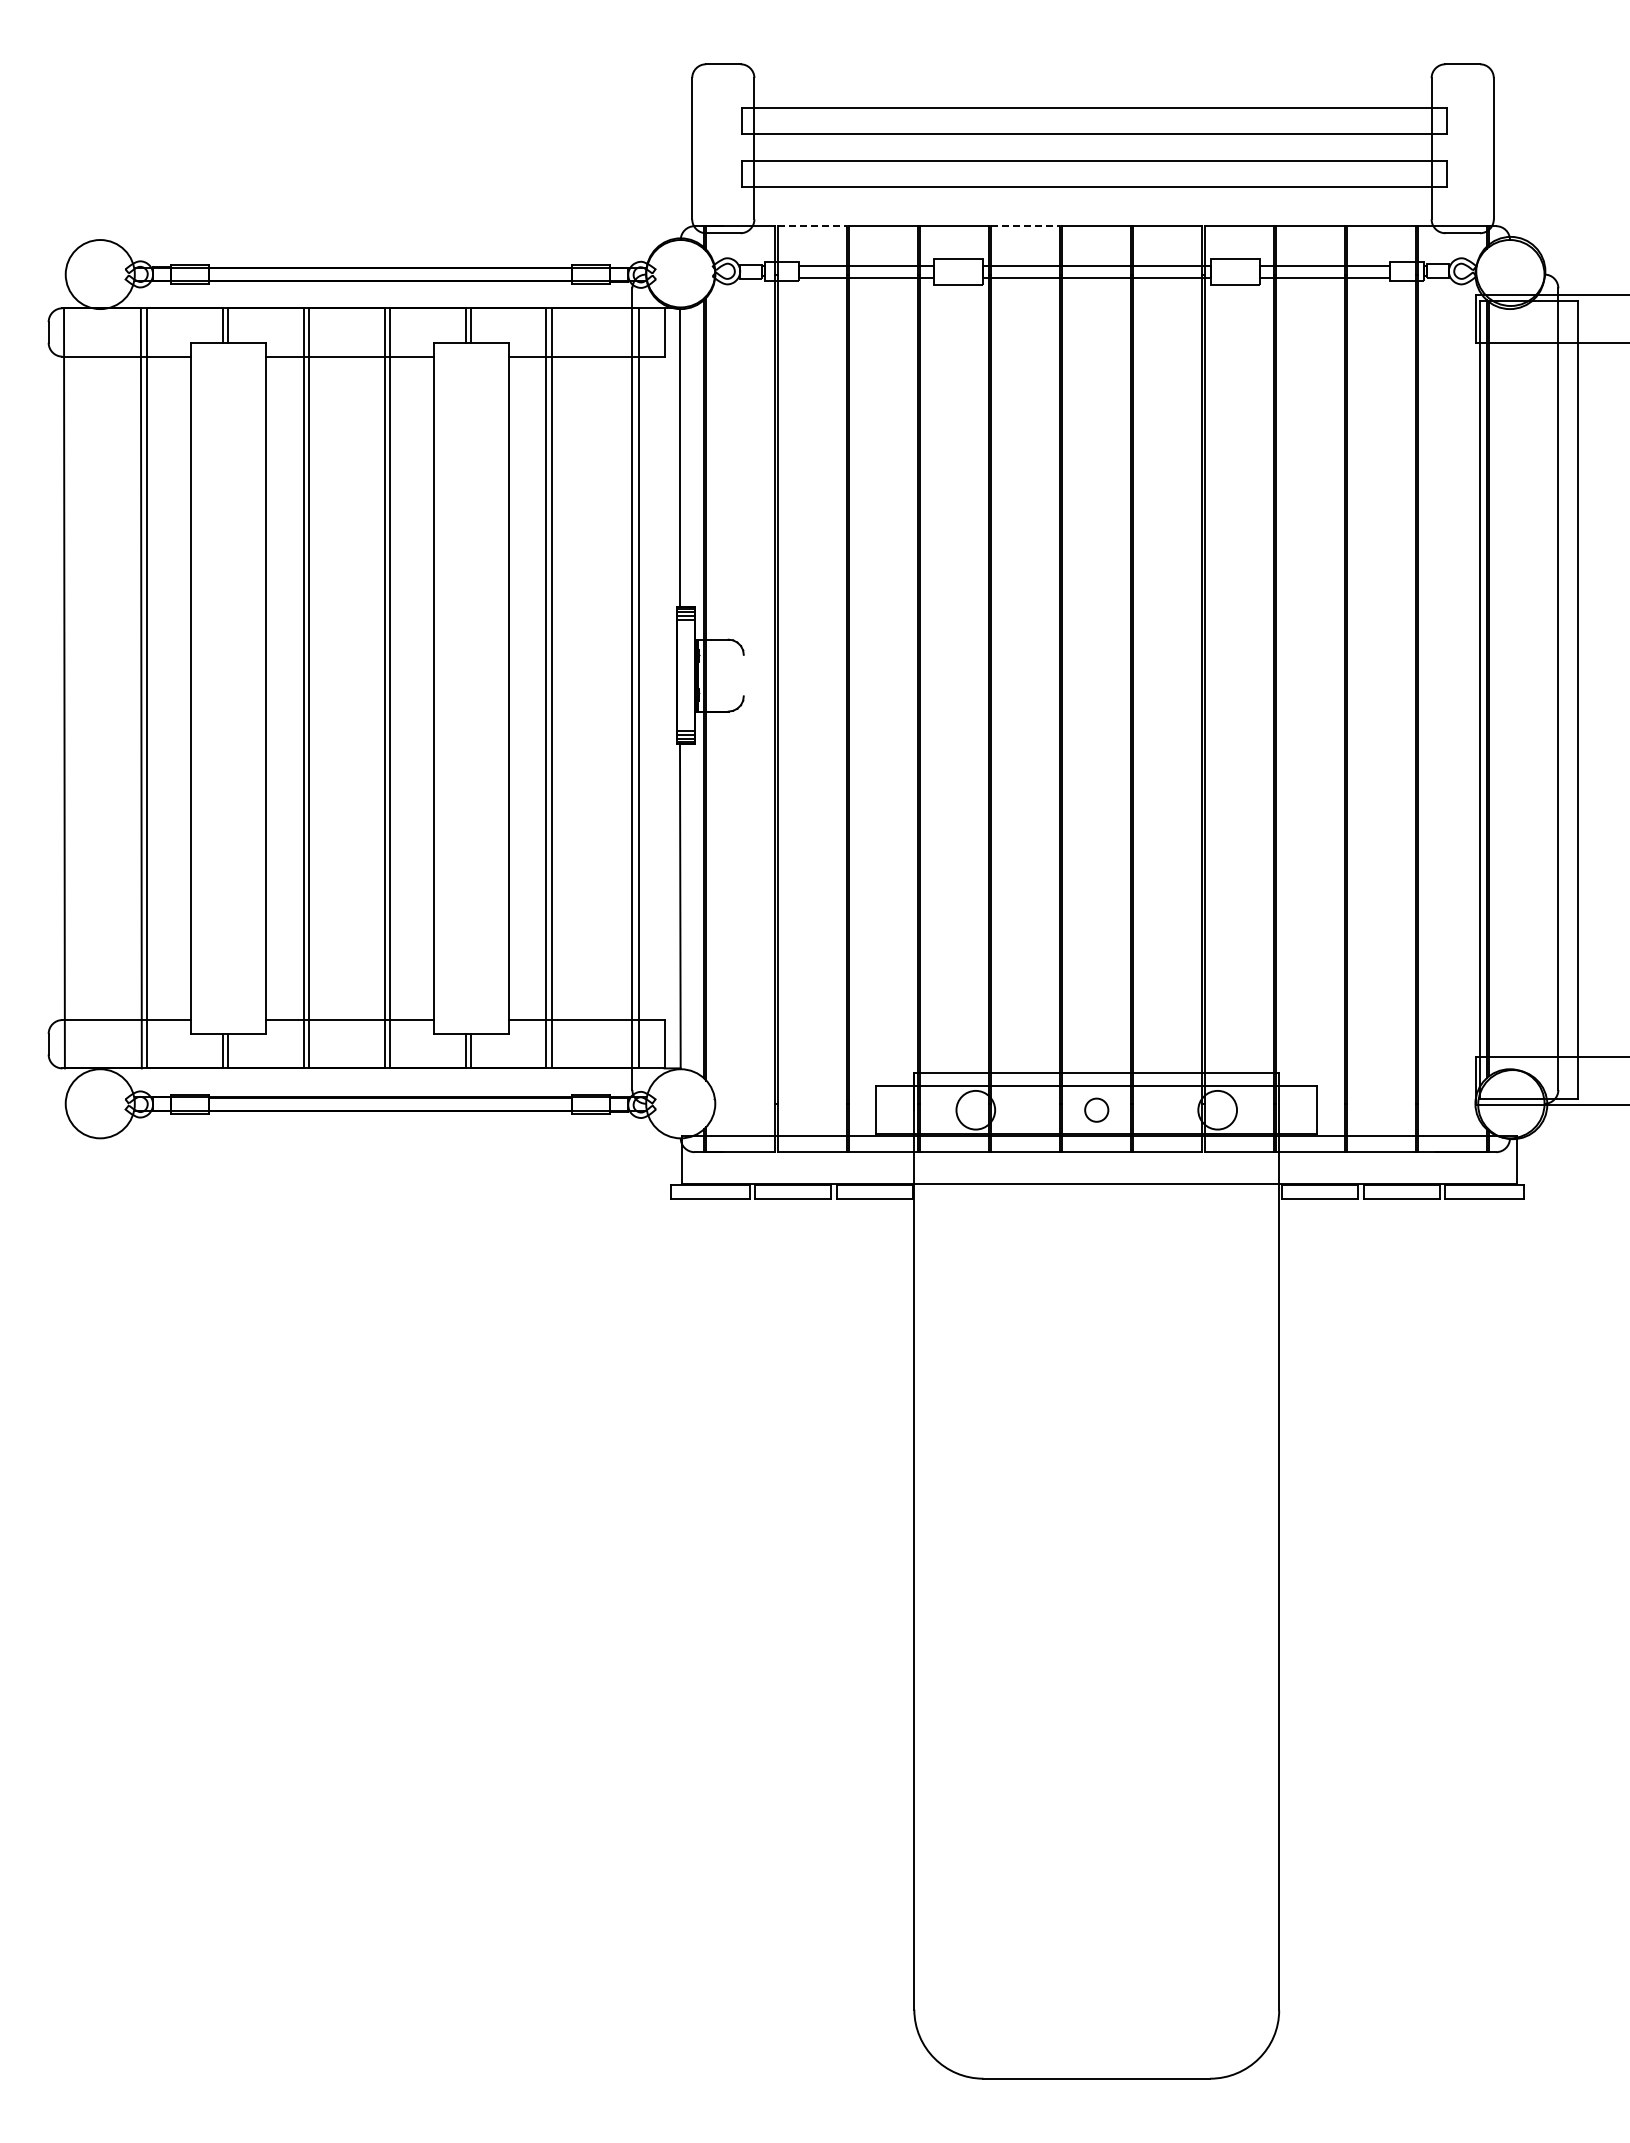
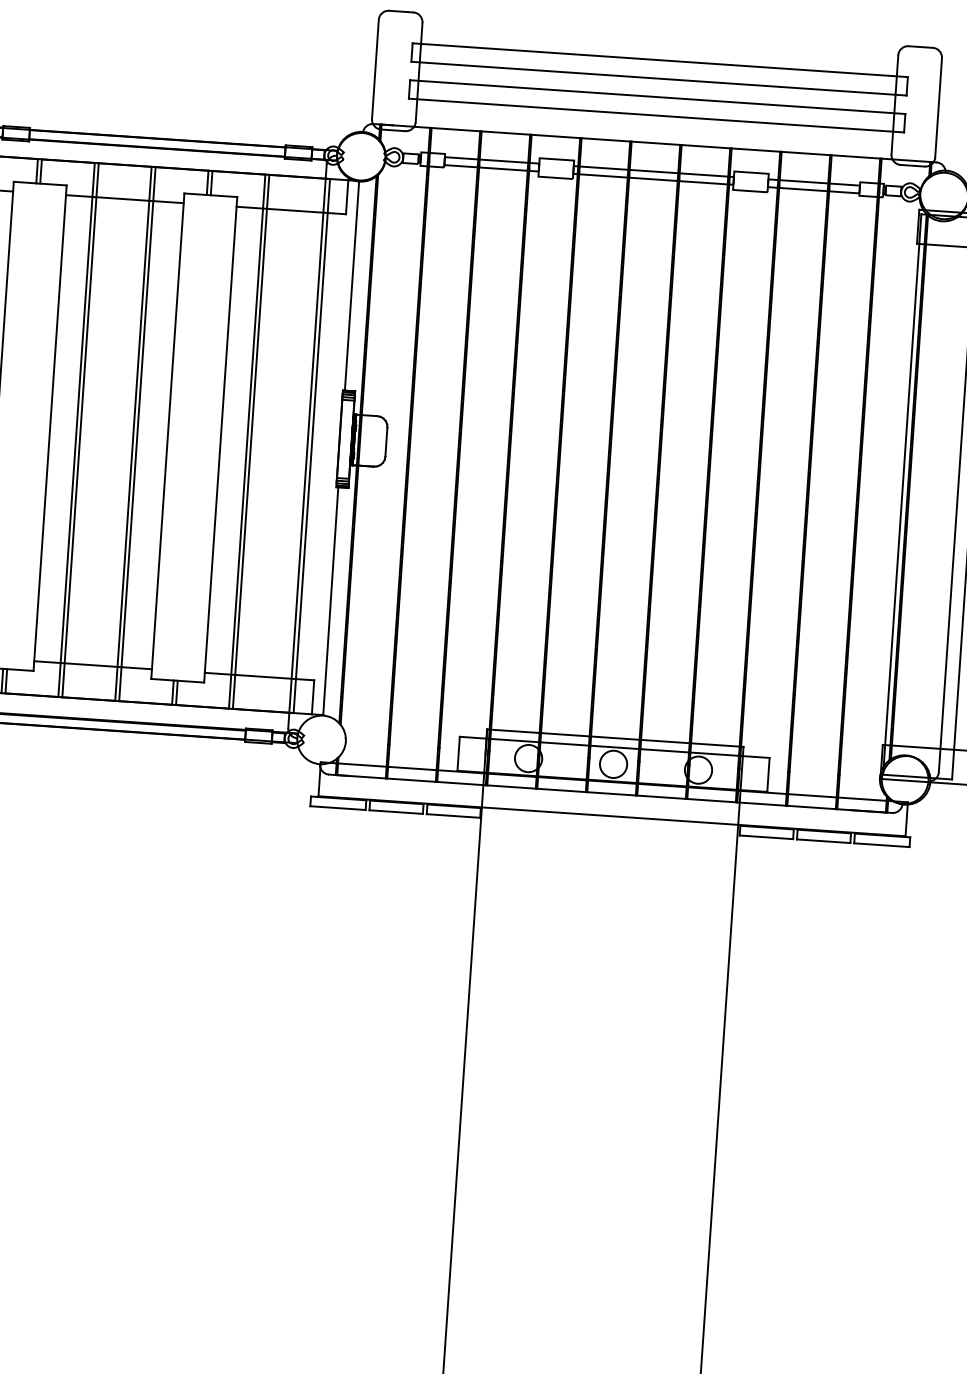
line: (812, 226) -> (456, 129), dashed -> solid
line: (1025, 226) -> (605, 140), dashed -> solid
line: (743, 675) -> (386, 442), added
circle: (1096, 1109) -> (613, 763), size x1.67

